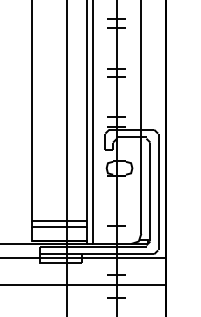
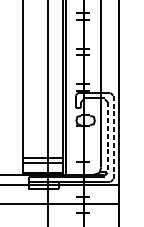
line: (150, 192) -> (107, 137), solid -> dashed
line: (159, 192) -> (114, 137), solid -> dashed

